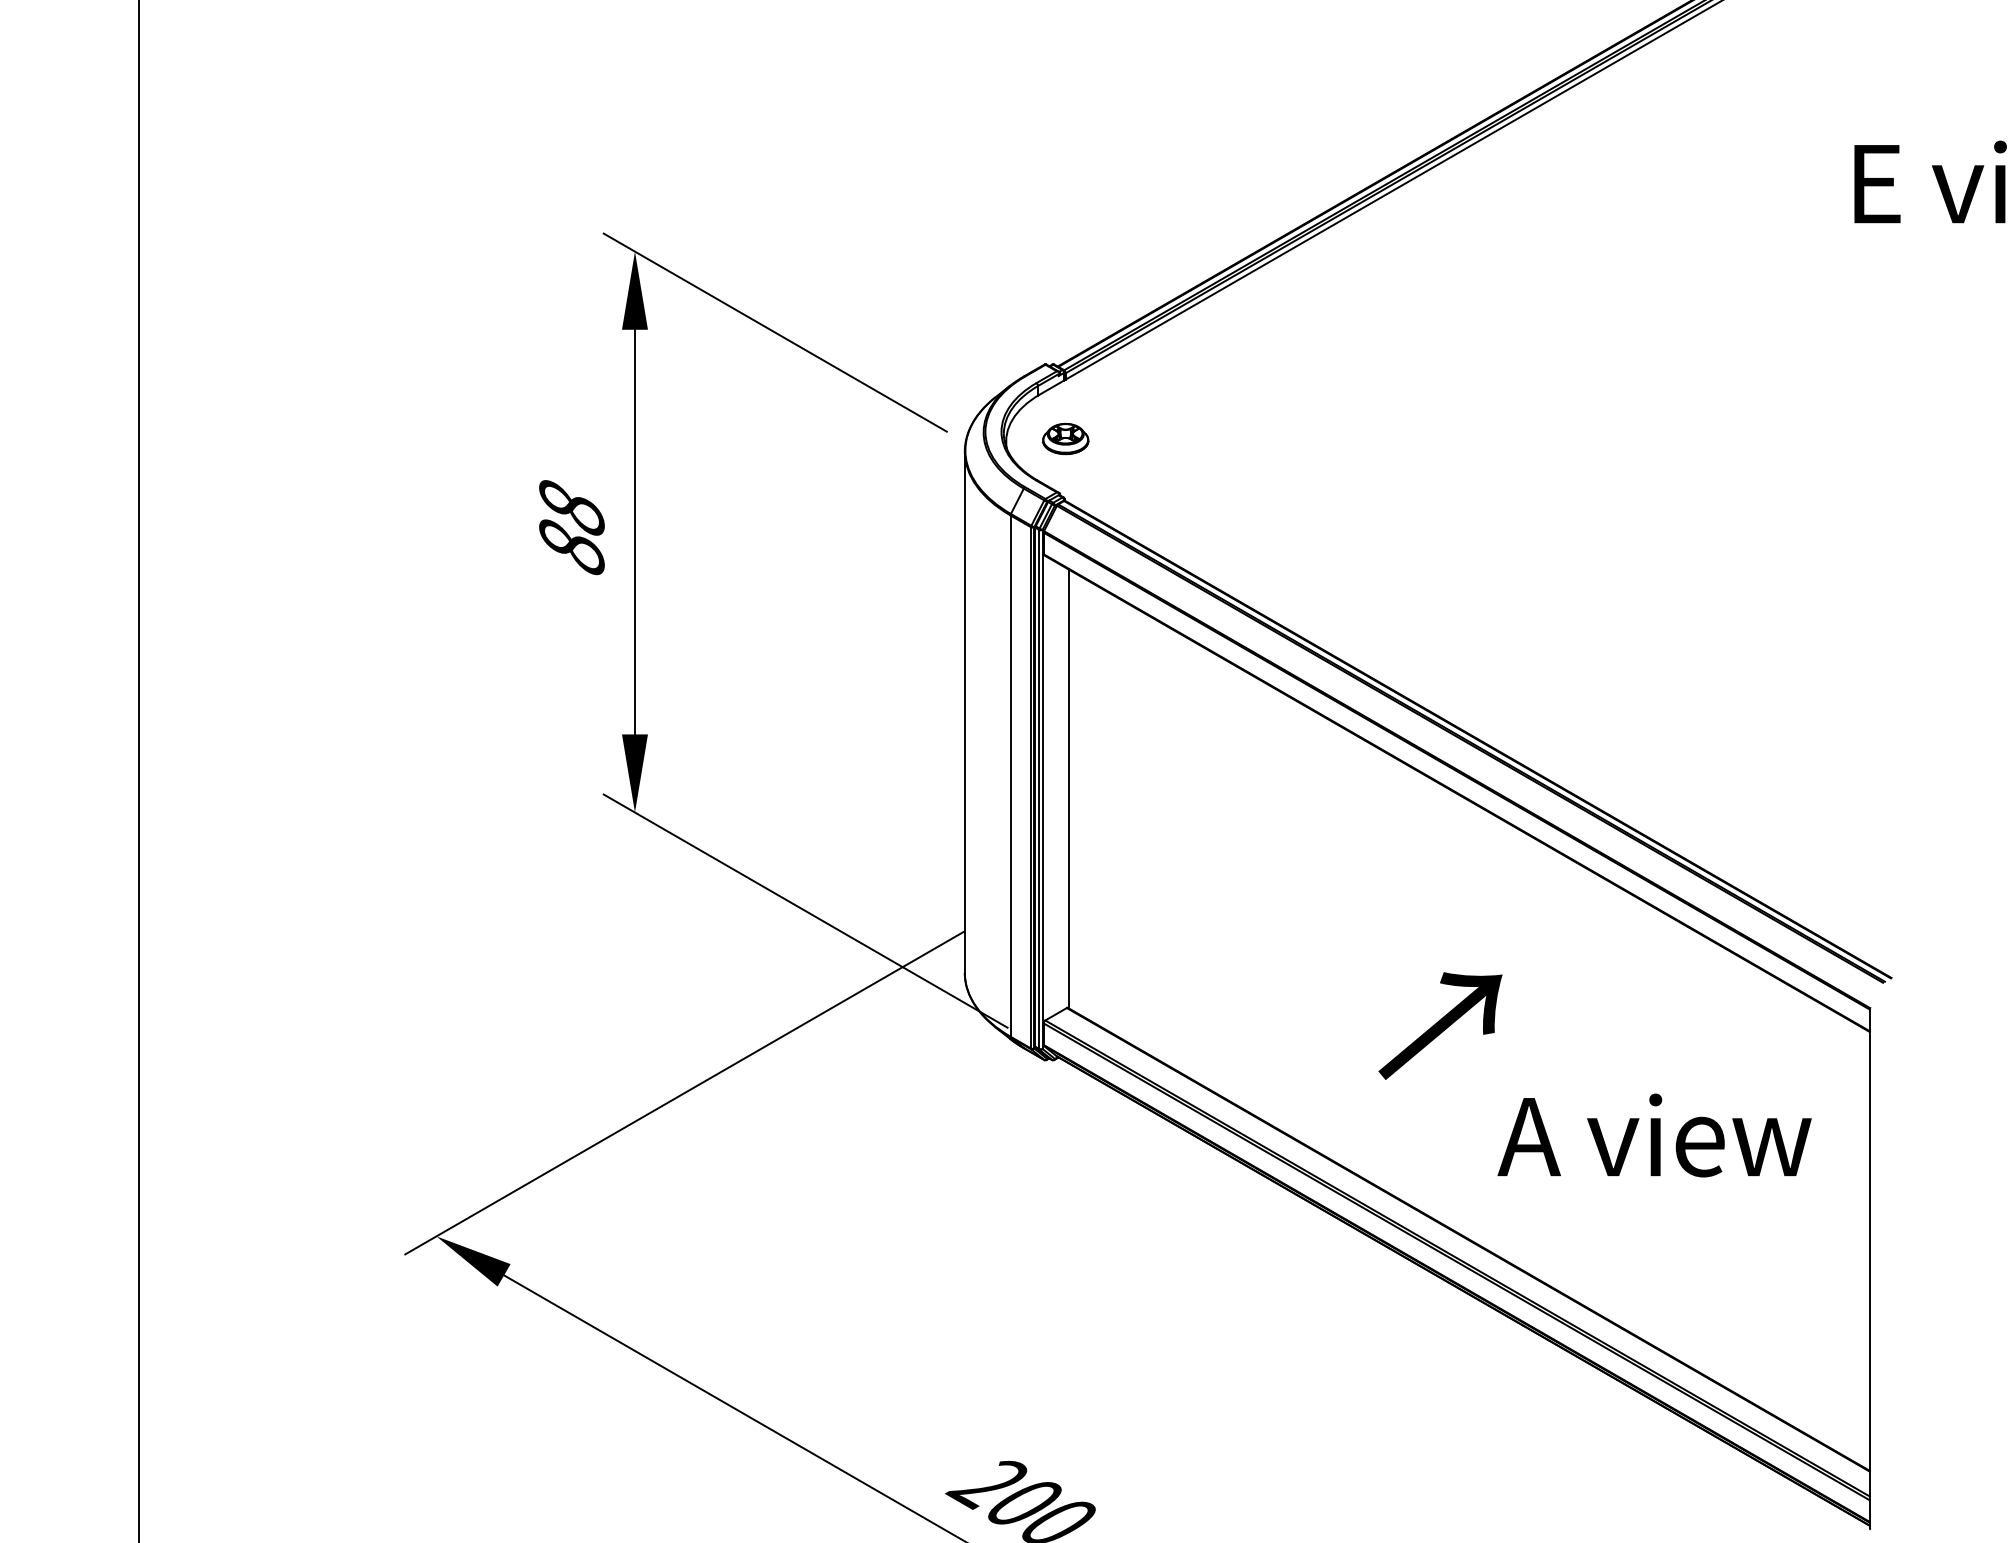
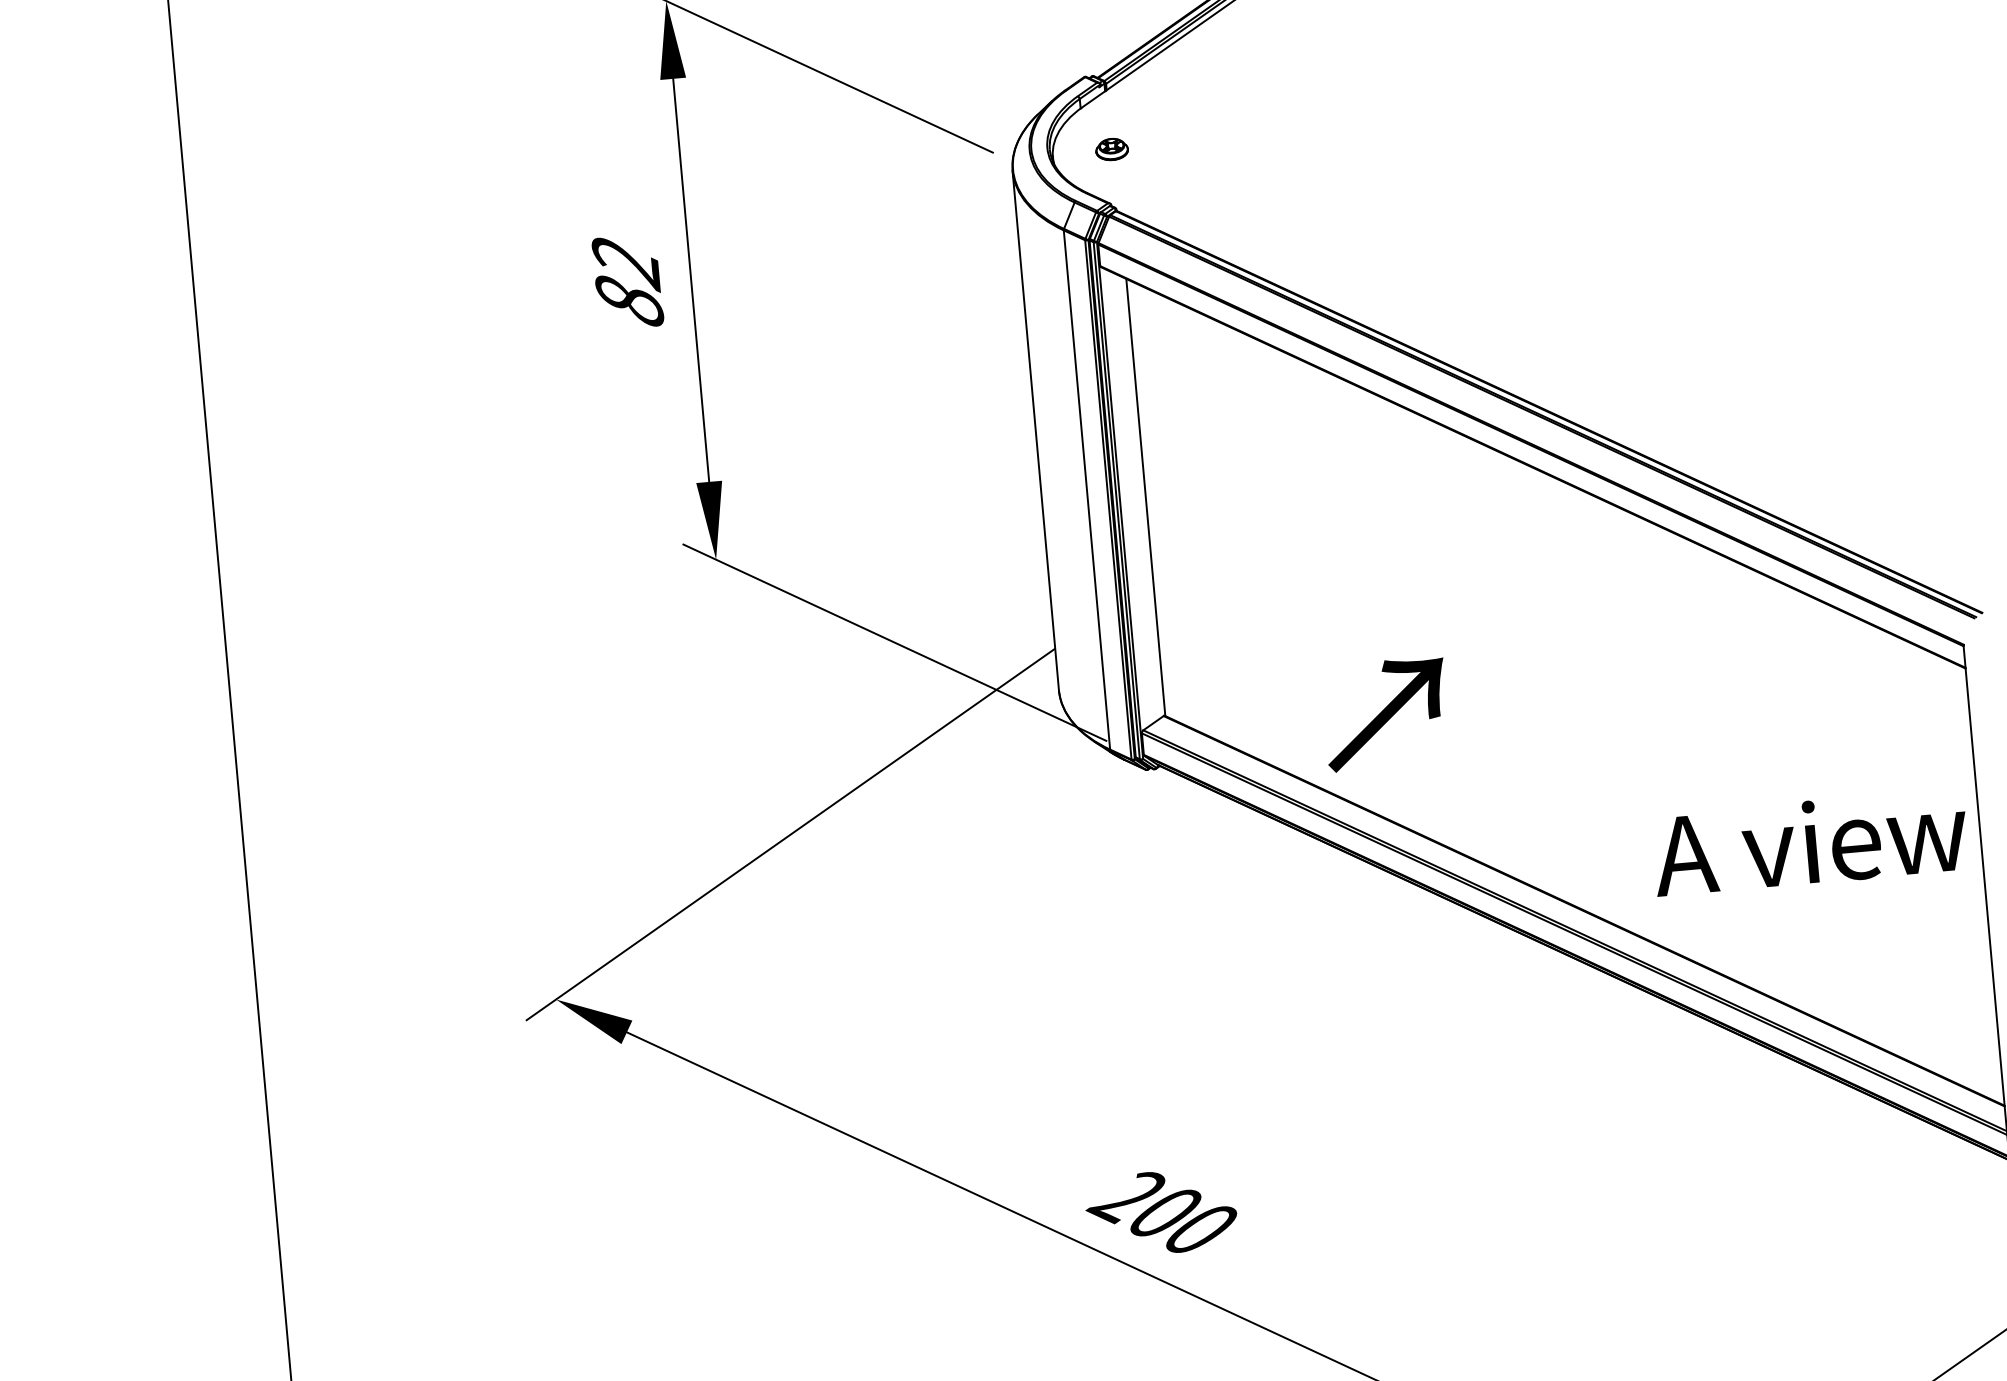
part: (1065, 439) -> (1111, 149), size x0.7
text: (571, 510) -> (626, 264), 88 -> 82
text: (1440, 1025) -> (1385, 713), moved
text: (1654, 1135) -> (1810, 842), moved

